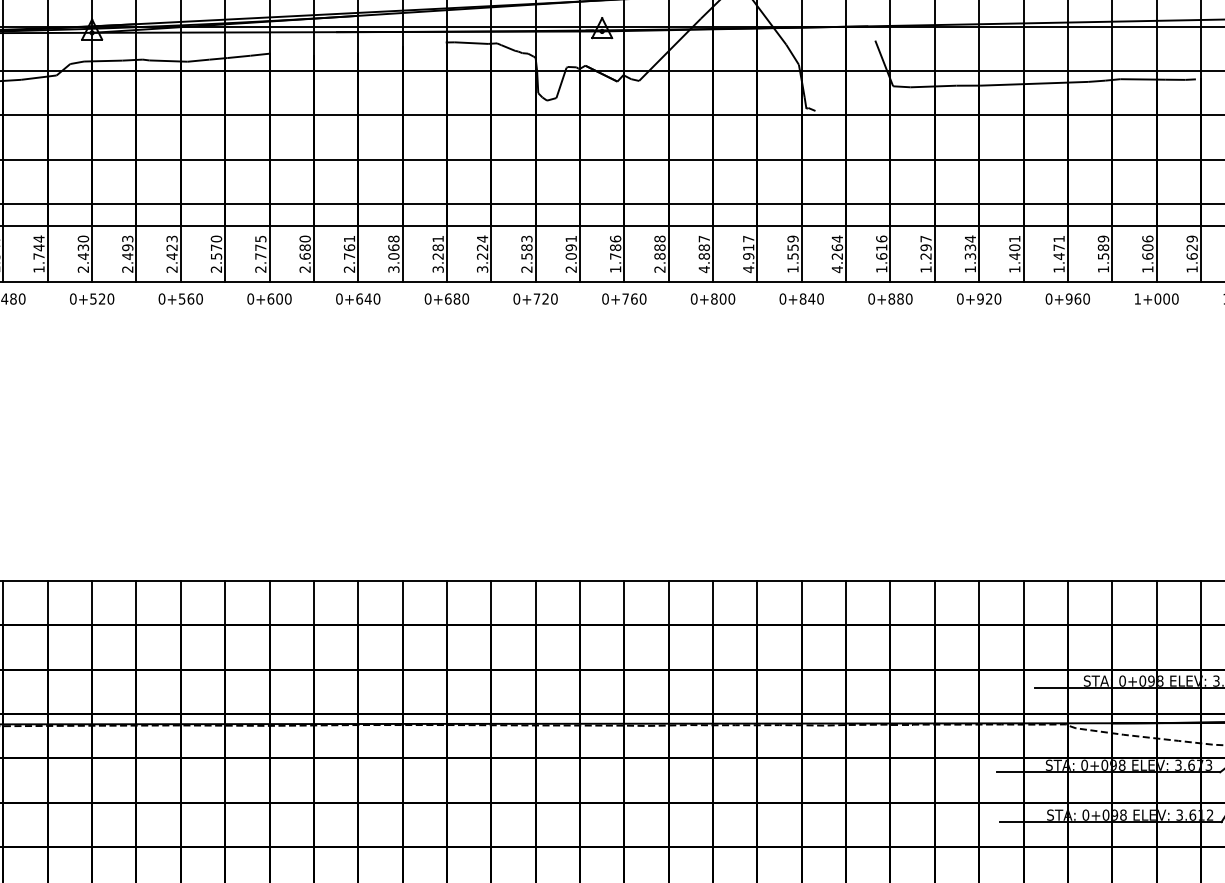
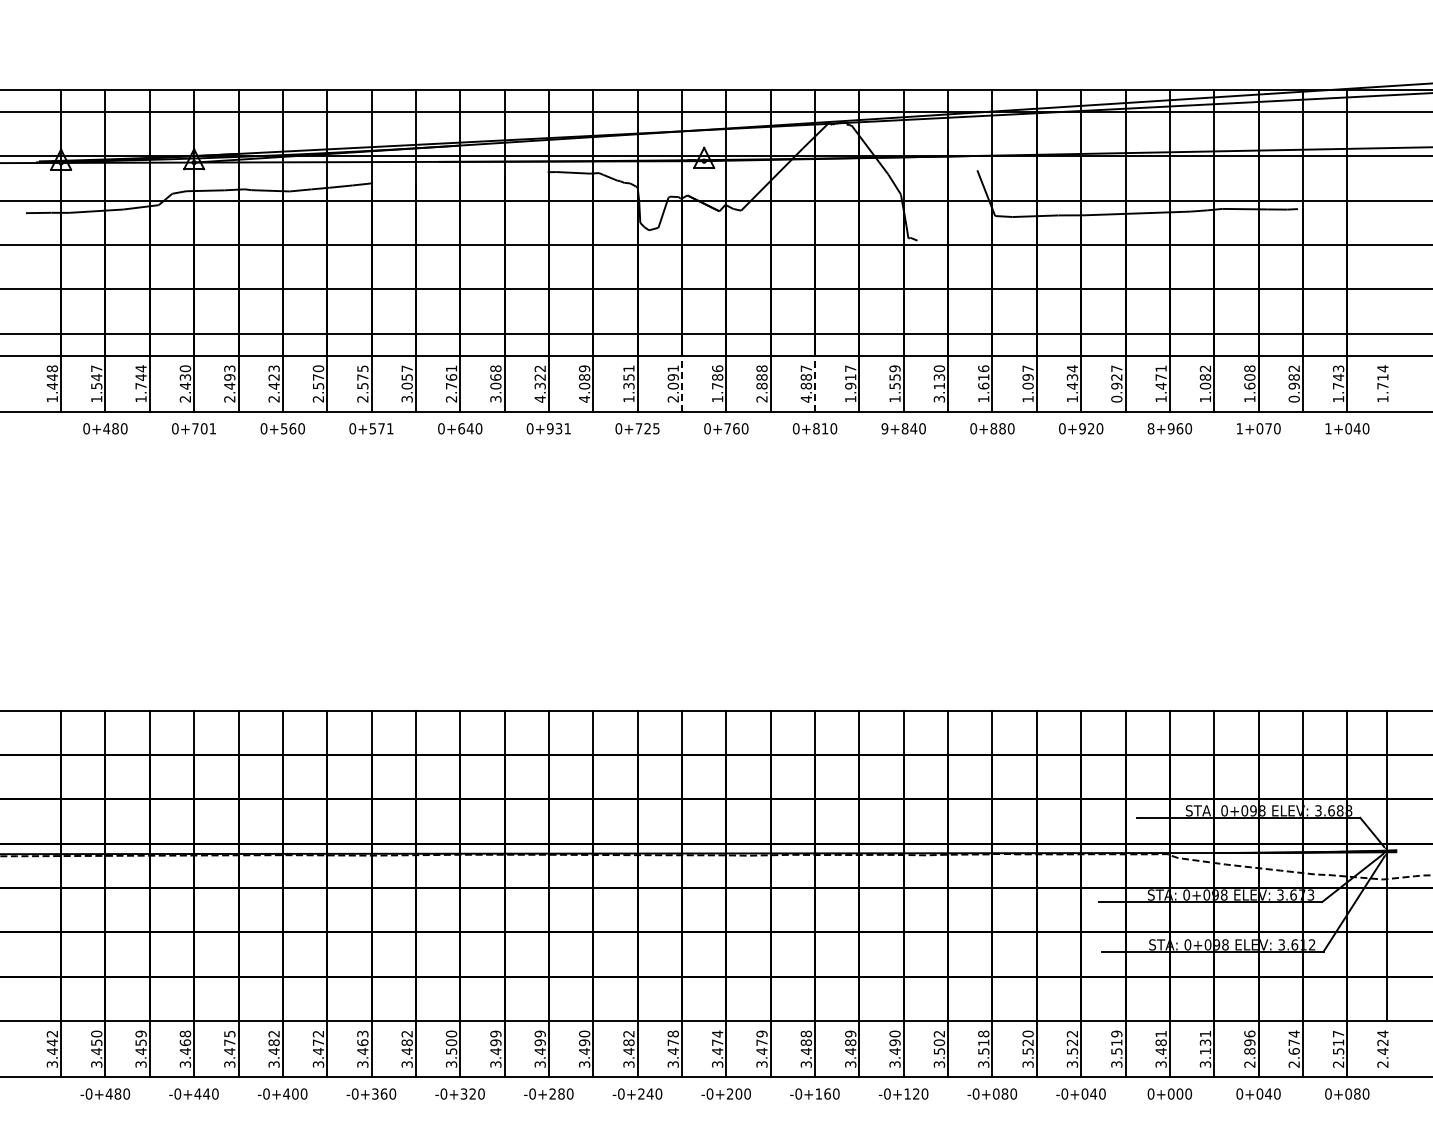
text: (1147, 238) -> (1249, 368), 1.606 -> 1.608
text: (1103, 247) -> (1205, 377), 1.589 -> 1.082
text: (304, 253) -> (406, 383), 2.680 -> 3.057
text: (437, 253) -> (539, 383), 3.281 -> 4.322
text: (482, 253) -> (584, 383), 3.224 -> 4.089
text: (526, 253) -> (628, 383), 2.583 -> 1.351
line: (580, 253) -> (682, 383), solid -> dashed
line: (713, 253) -> (815, 383), solid -> dashed
text: (837, 253) -> (939, 383), 4.264 -> 3.130
text: (1014, 253) -> (1116, 383), 1.401 -> 0.927
text: (1191, 253) -> (1293, 383), 1.629 -> 0.982
text: (925, 255) -> (1027, 385), 1.297 -> 1.097
text: (970, 255) -> (1072, 385), 1.334 -> 1.434
text: (260, 256) -> (362, 386), 2.775 -> 2.575
text: (748, 268) -> (850, 398), 4.917 -> 1.917
text: (102, 298) -> (204, 428), 0+520 -> 0+701
text: (279, 298) -> (381, 428), 0+600 -> 0+571
text: (456, 298) -> (558, 428), 0+680 -> 0+931
text: (554, 298) -> (656, 428), 0+720 -> 0+725
text: (722, 298) -> (824, 428), 0+800 -> 0+810
text: (782, 298) -> (884, 428), 0+840 -> 9+840
text: (1048, 298) -> (1150, 428), 0+960 -> 8+960
text: (1166, 298) -> (1268, 428), 1+000 -> 1+070

